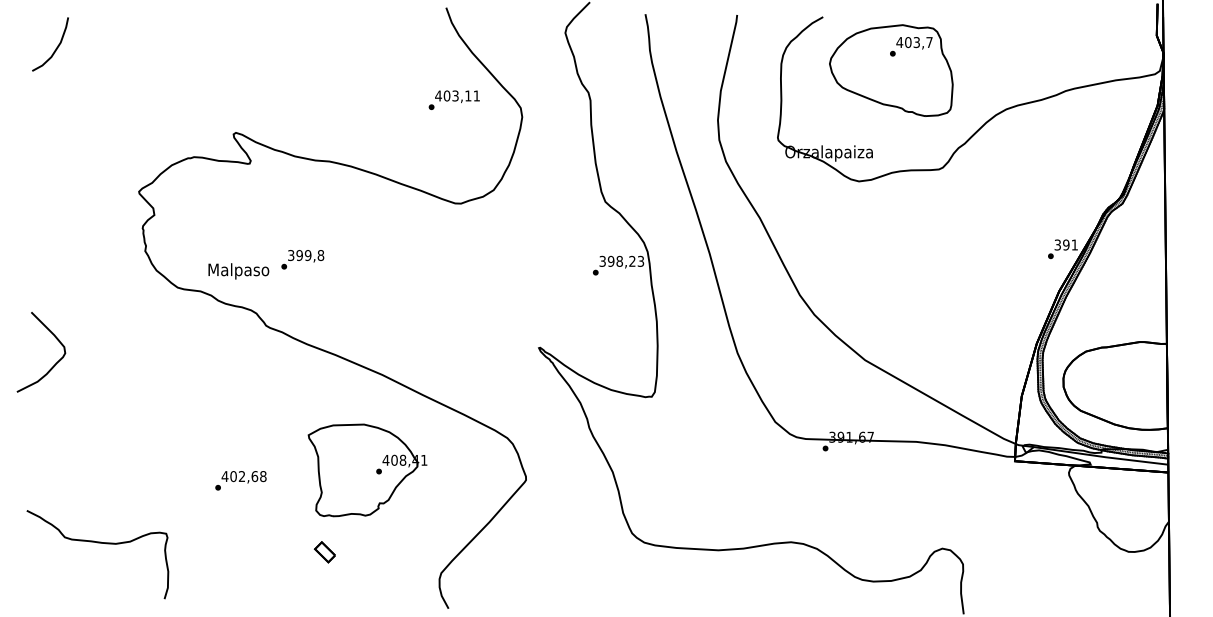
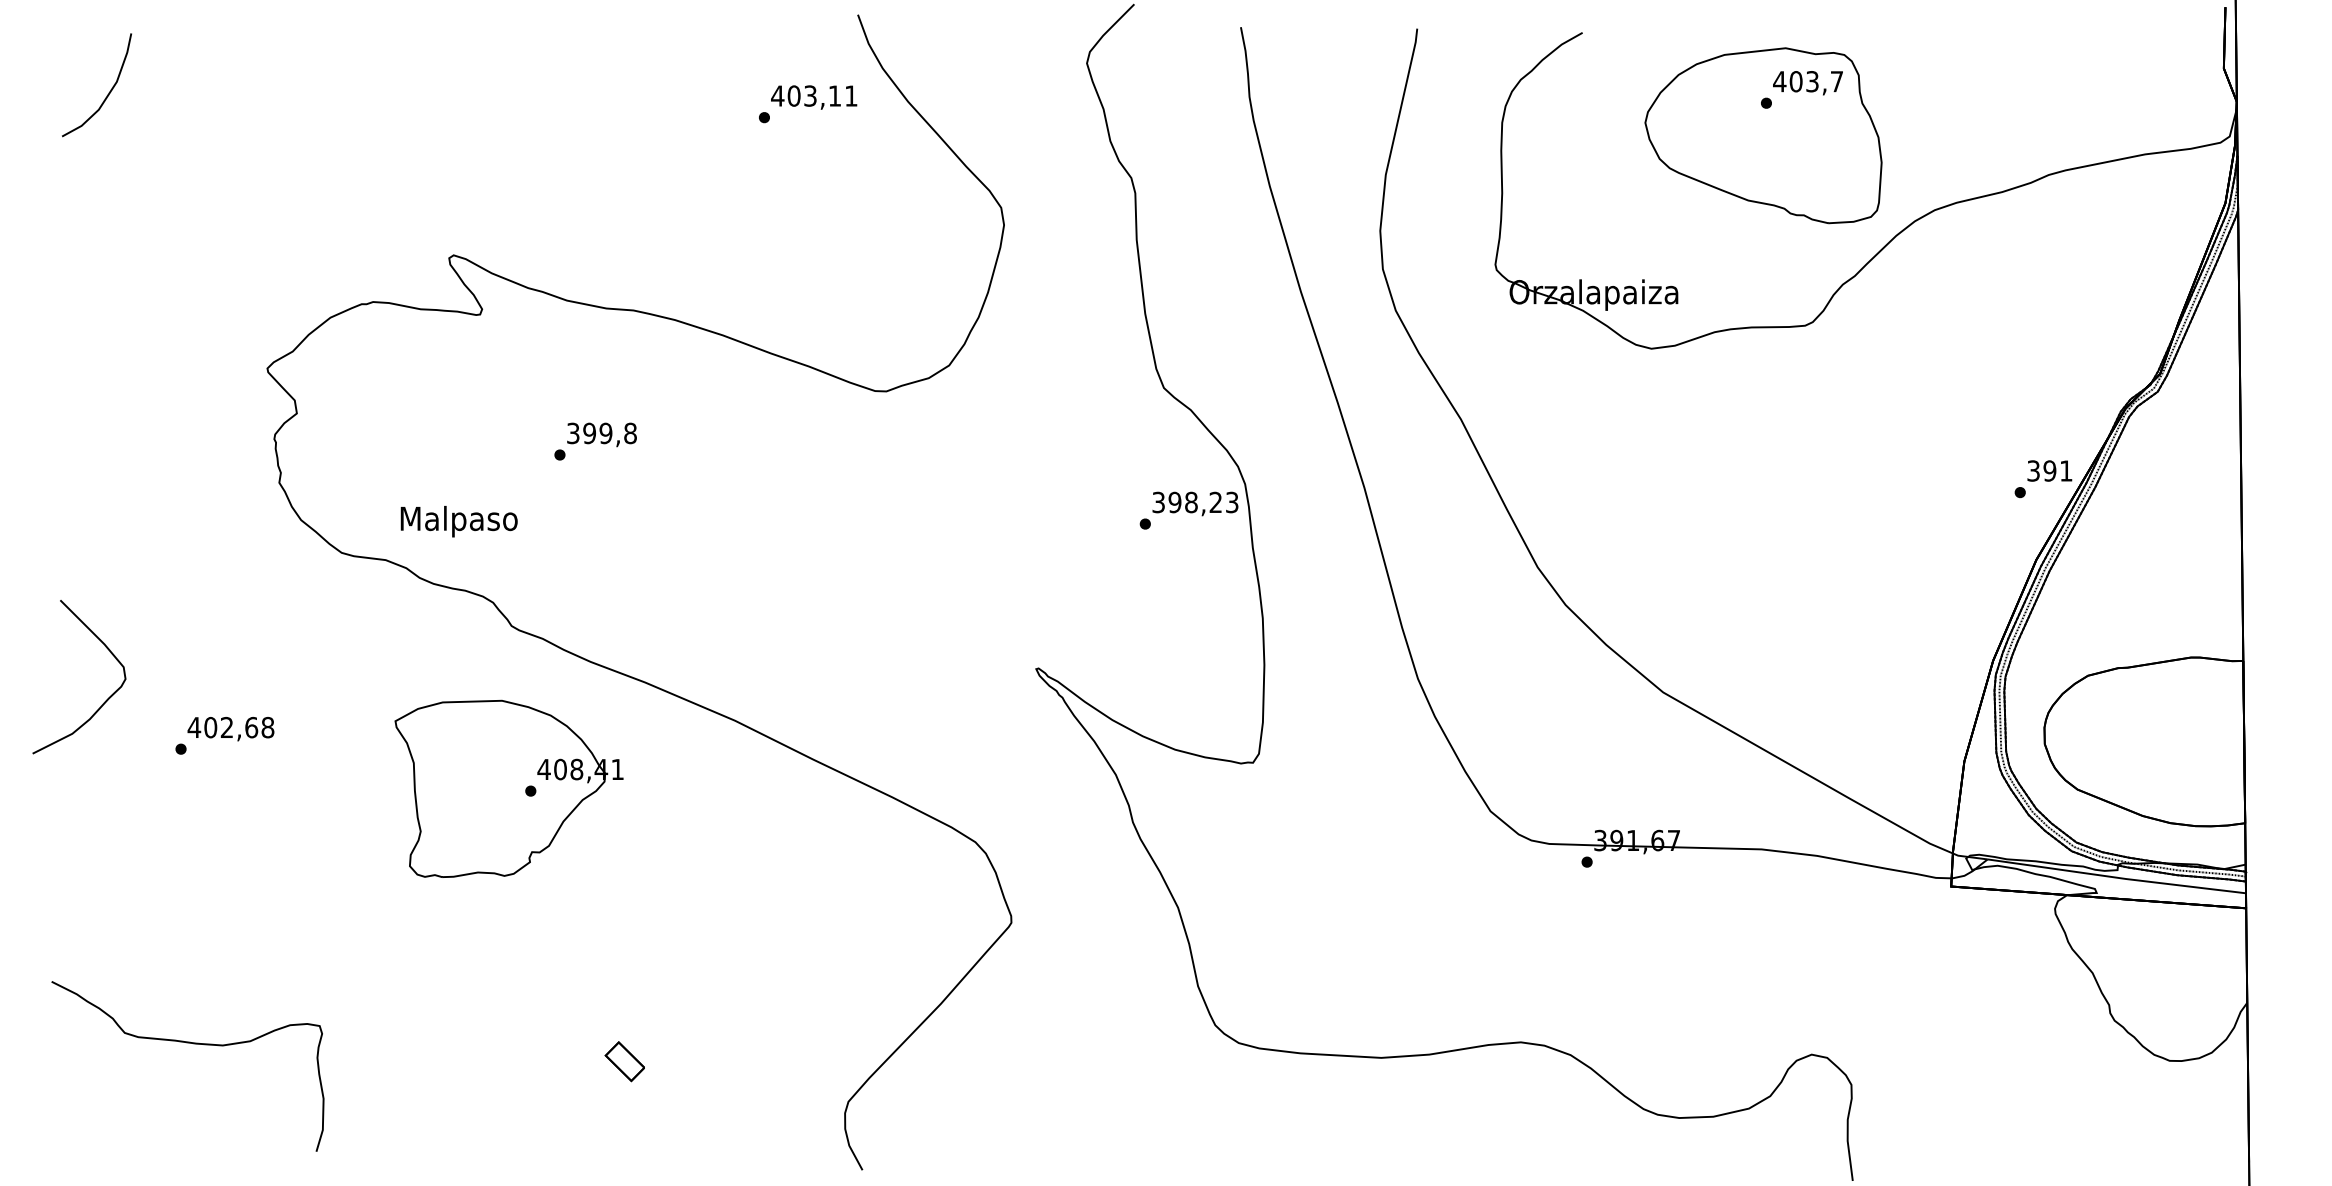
part: (891, 70) -> (1763, 135), moved
text: (453, 99) -> (806, 102), moved
text: (302, 259) -> (595, 441), moved
part: (367, 470) -> (508, 789), moved
text: (240, 480) -> (224, 735), moved

